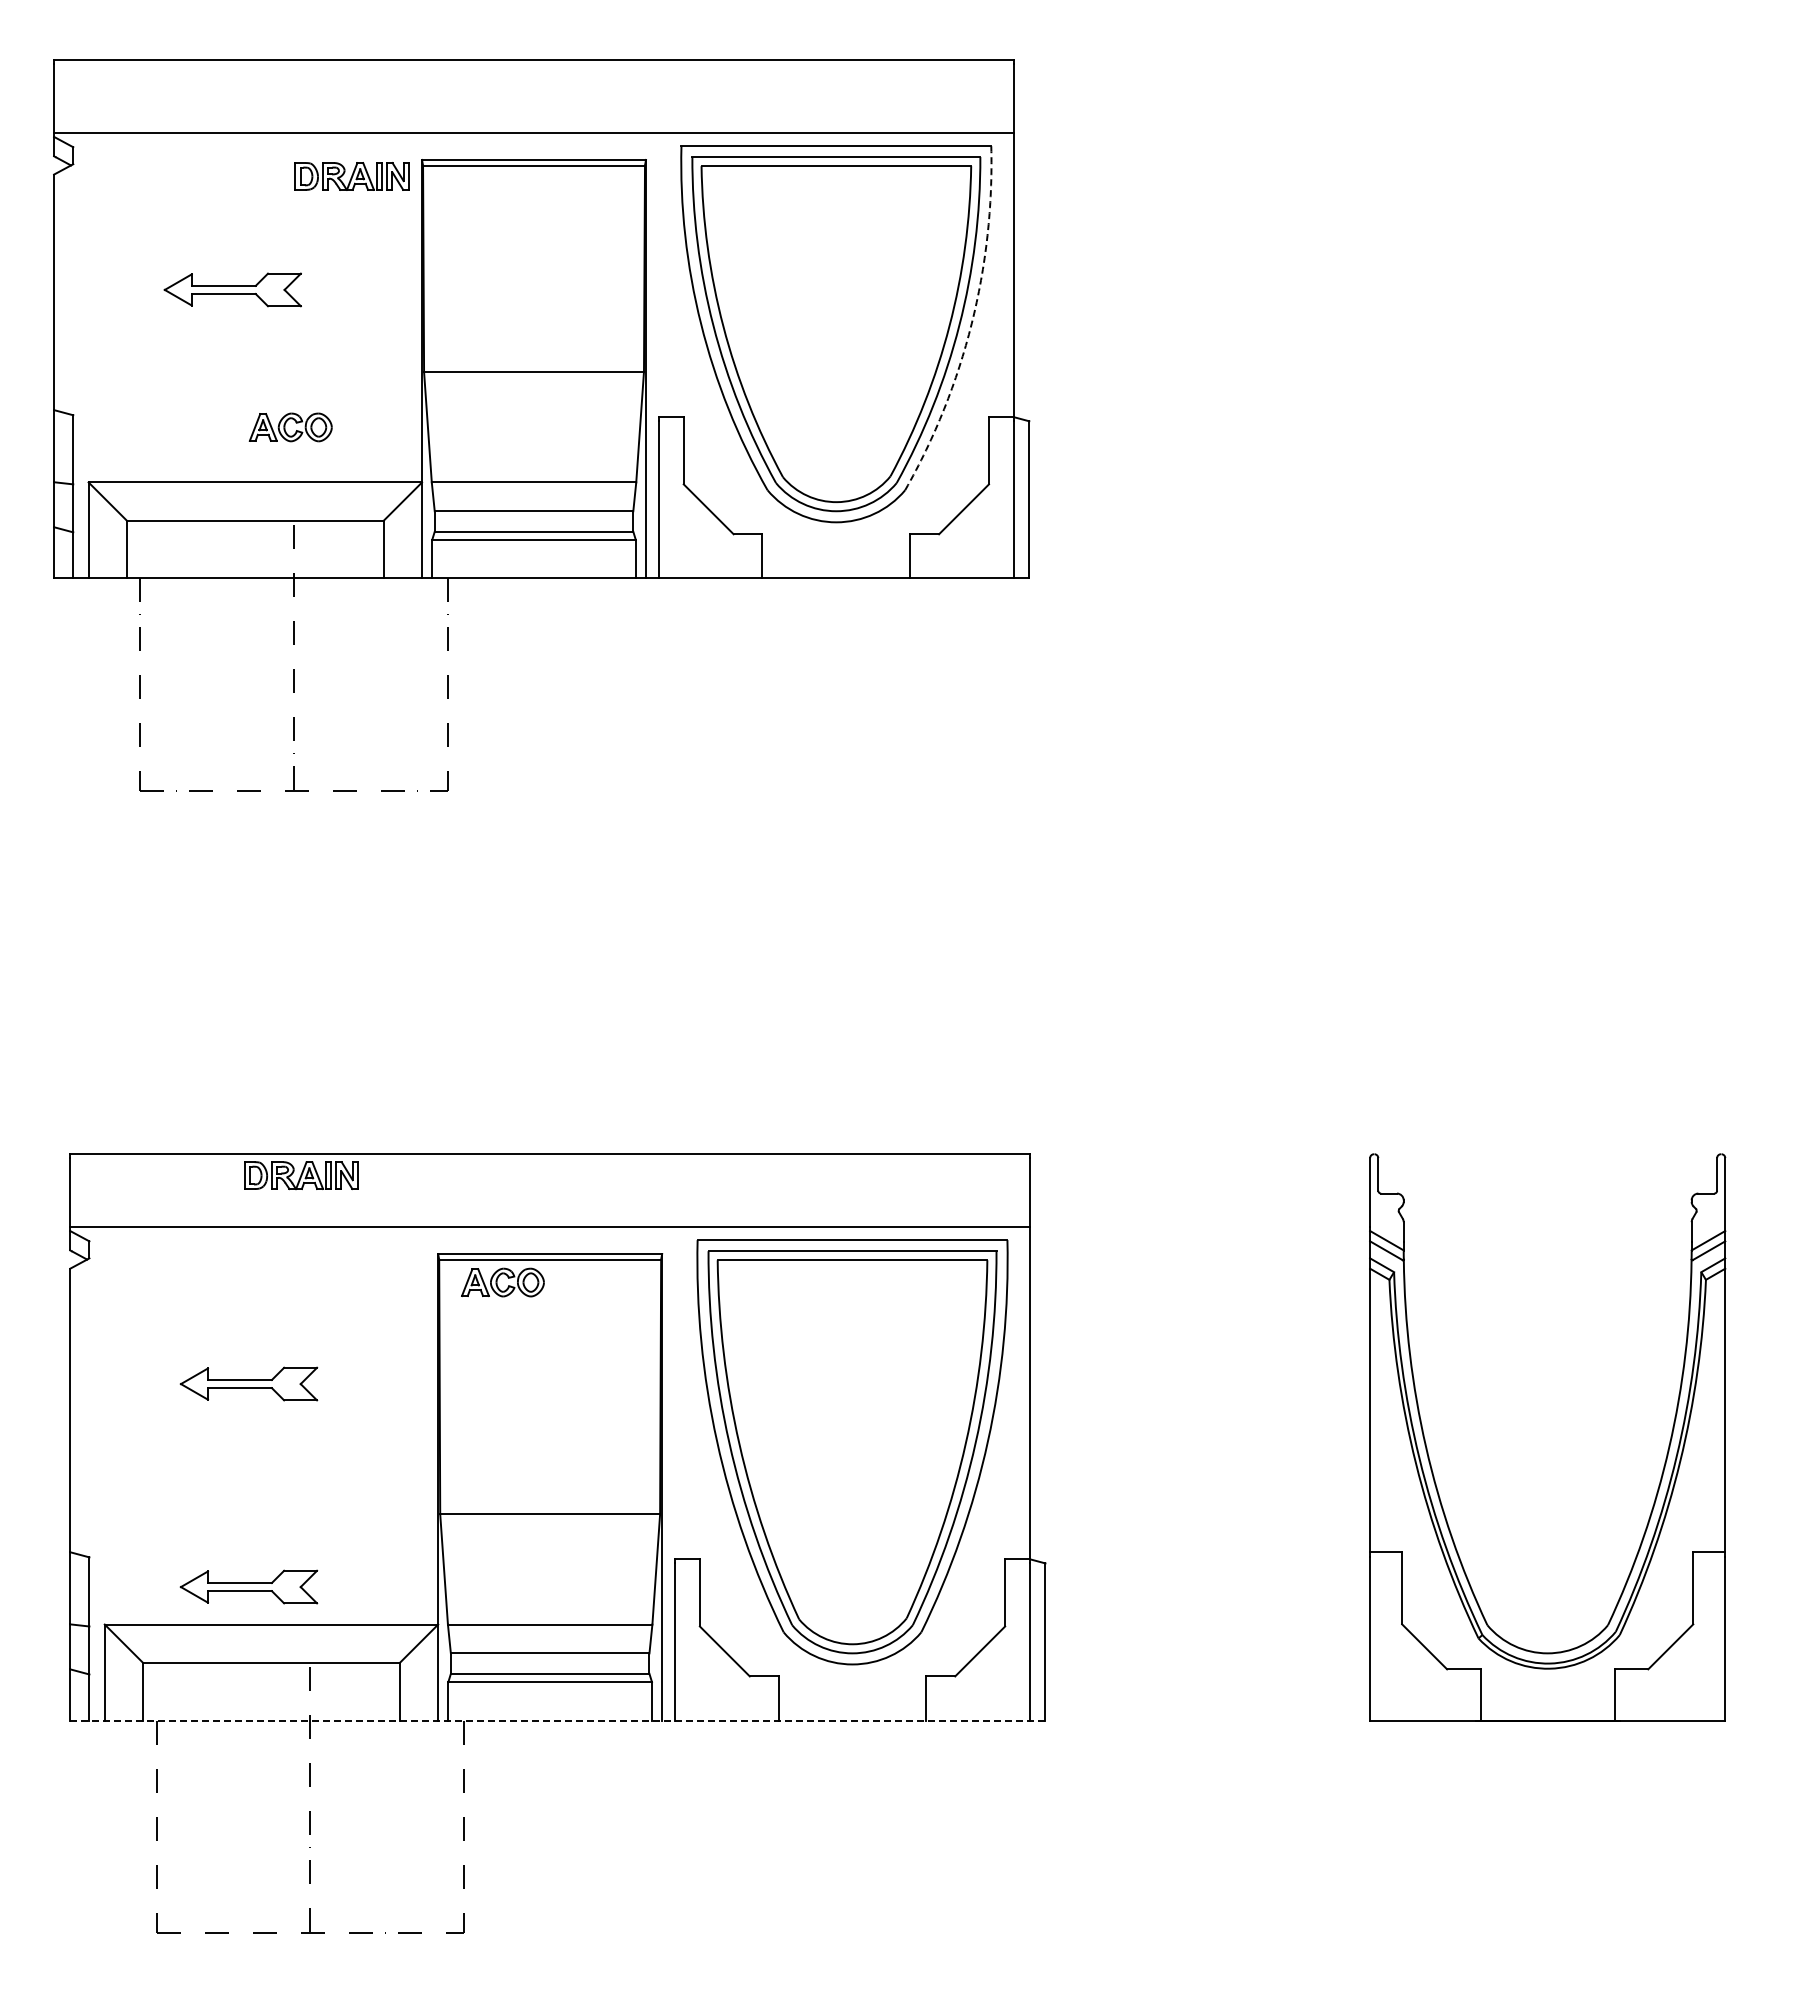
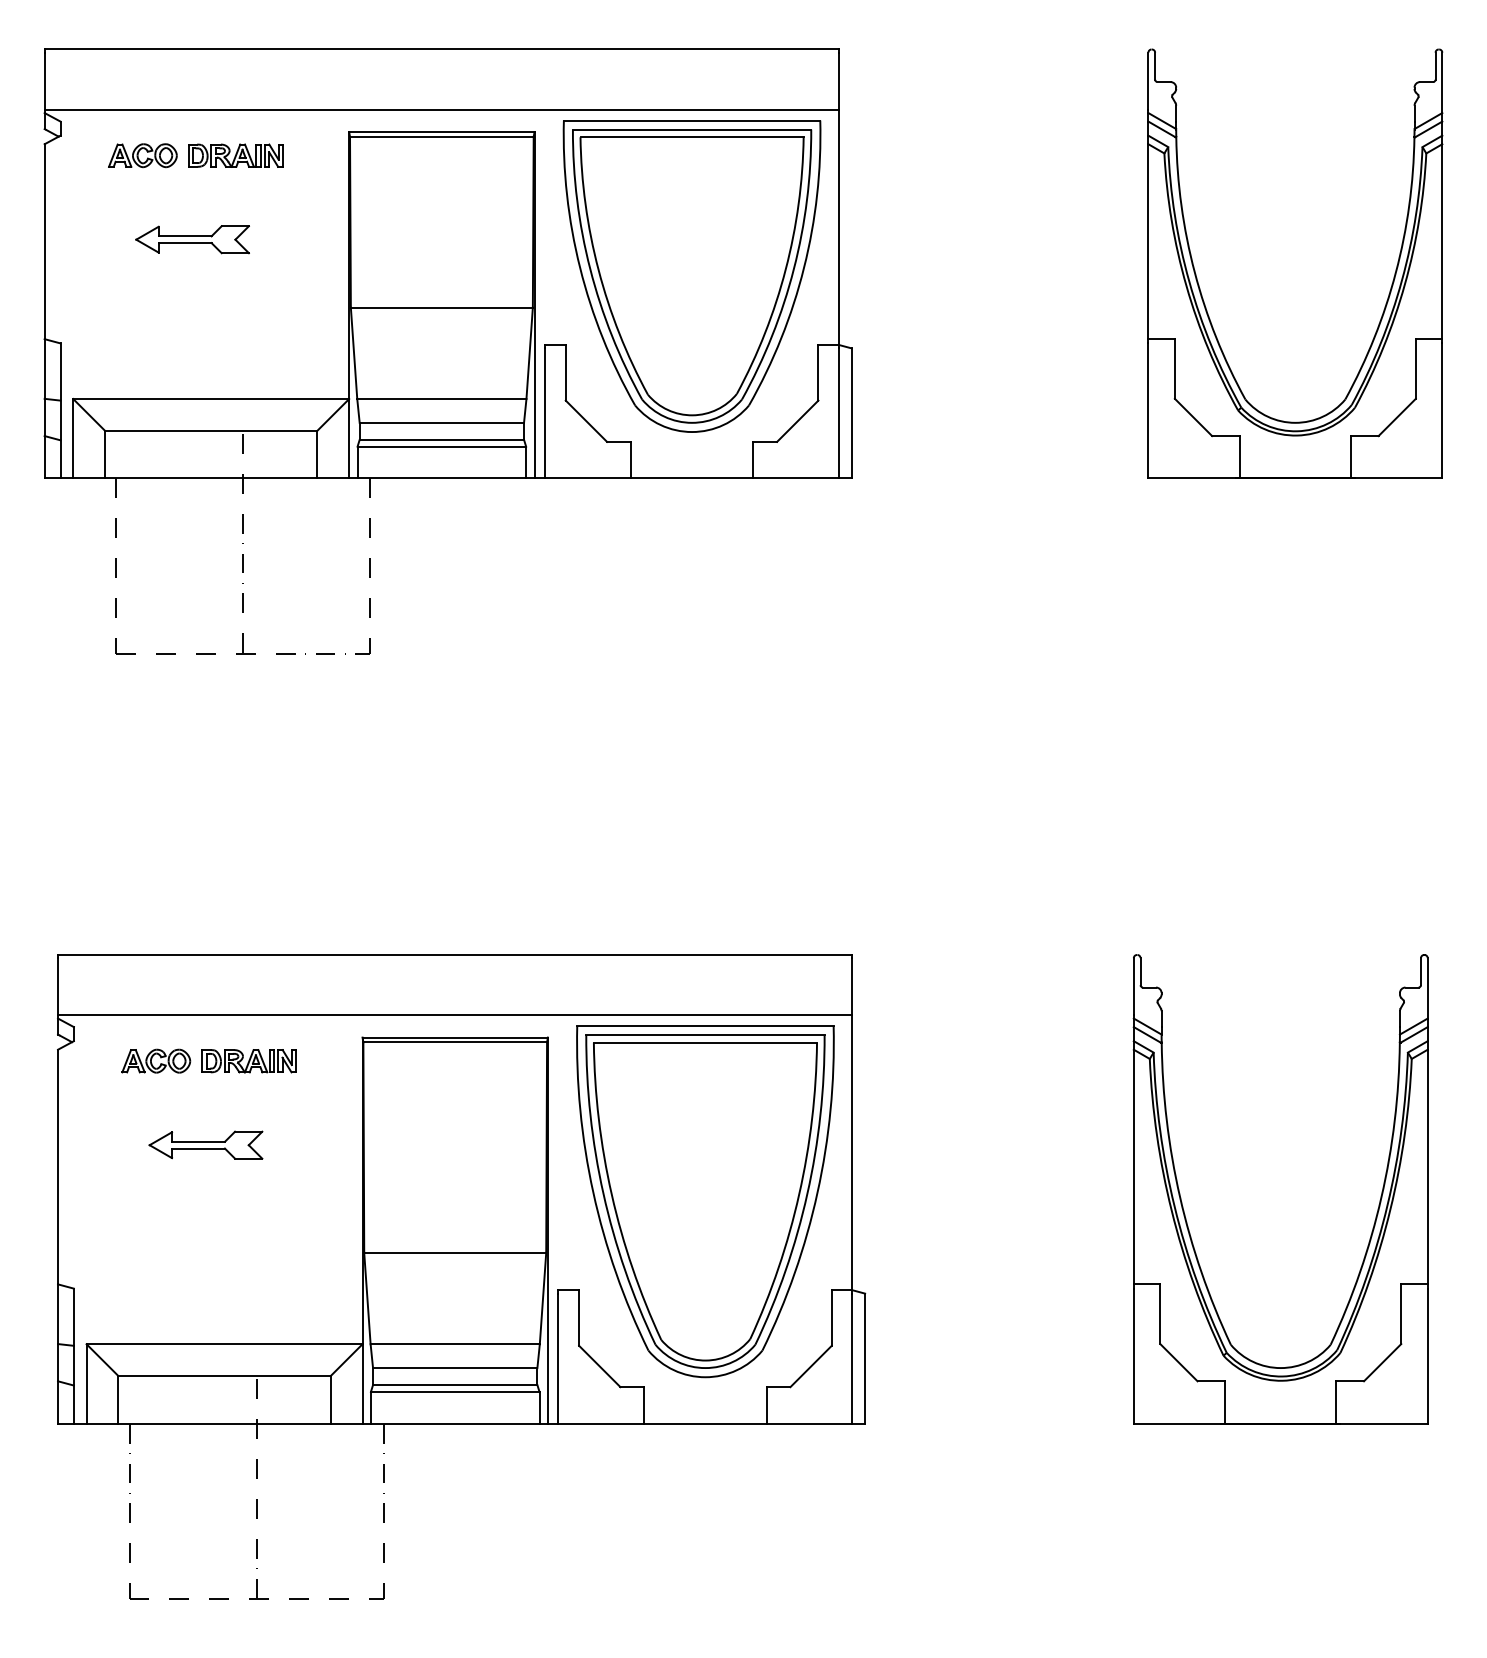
part: (351, 176) -> (235, 155), moved
arc: (971, 323) -> (803, 267), dashed -> solid
part: (1450, 348) -> (1200, 288), added
part: (290, 427) -> (142, 155), moved
part: (301, 1175) -> (249, 1061), moved
part: (502, 1282) -> (155, 1061), moved
part: (248, 1586) -> (205, 1312), removed
line: (557, 1720) -> (461, 1423), dashed -> solid

